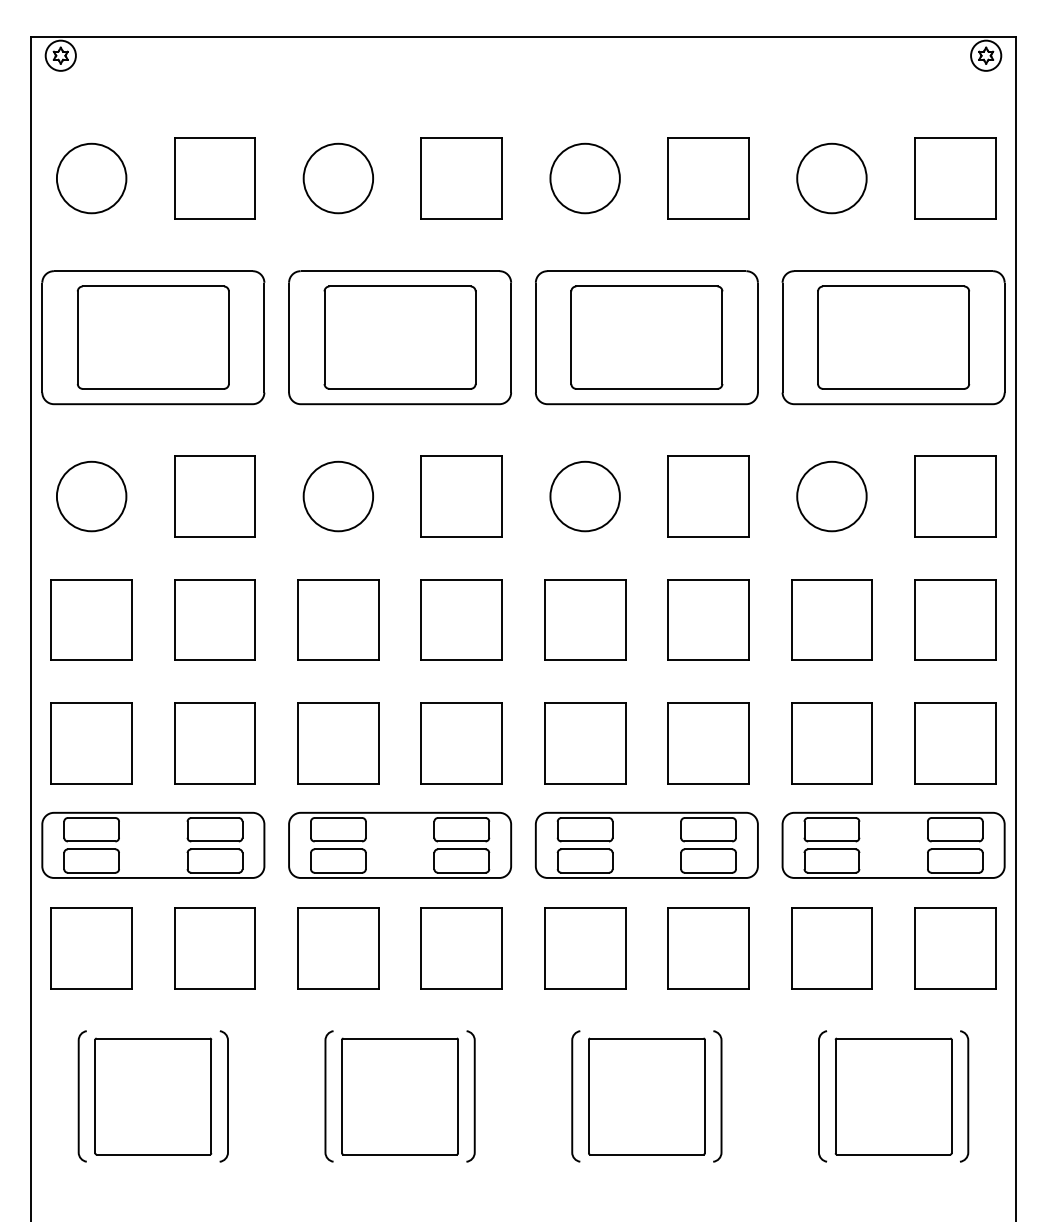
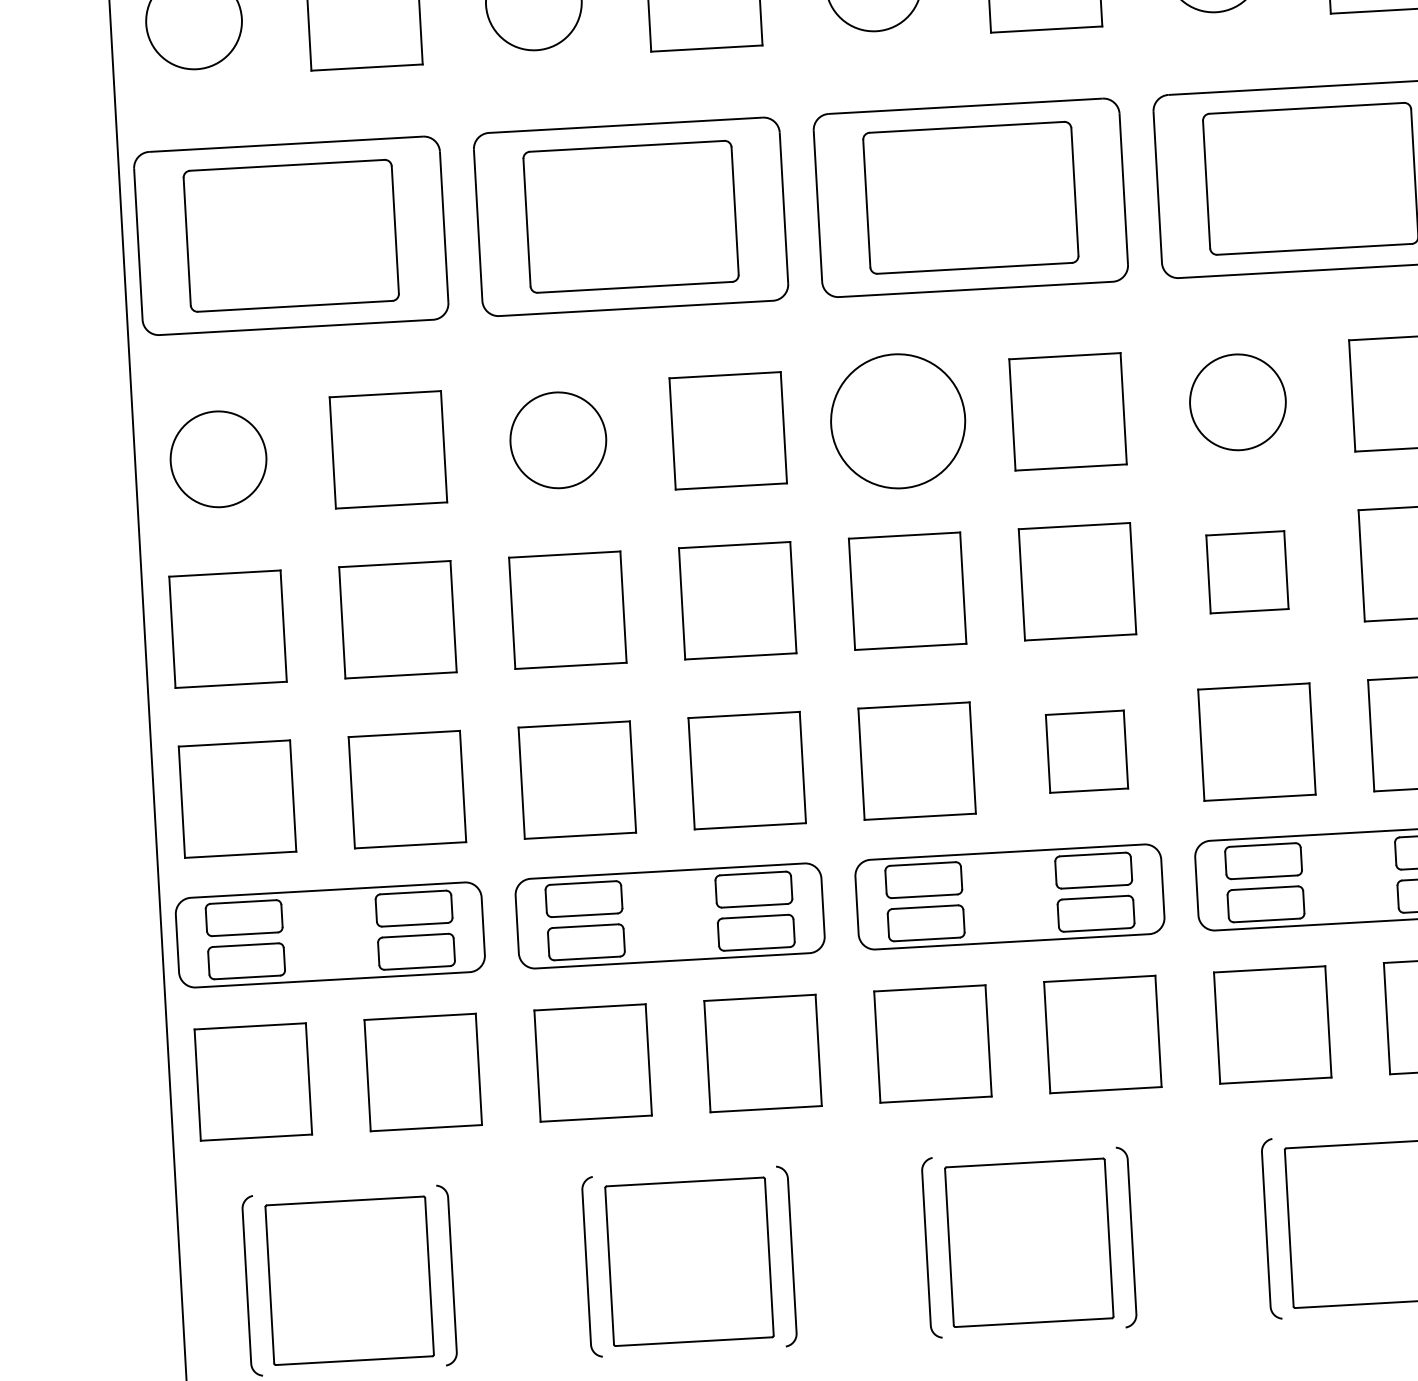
circle: (584, 496) -> (897, 421), size x1.4
part: (831, 619) -> (1246, 571), size x0.7
part: (708, 743) -> (1086, 751), size x0.7

